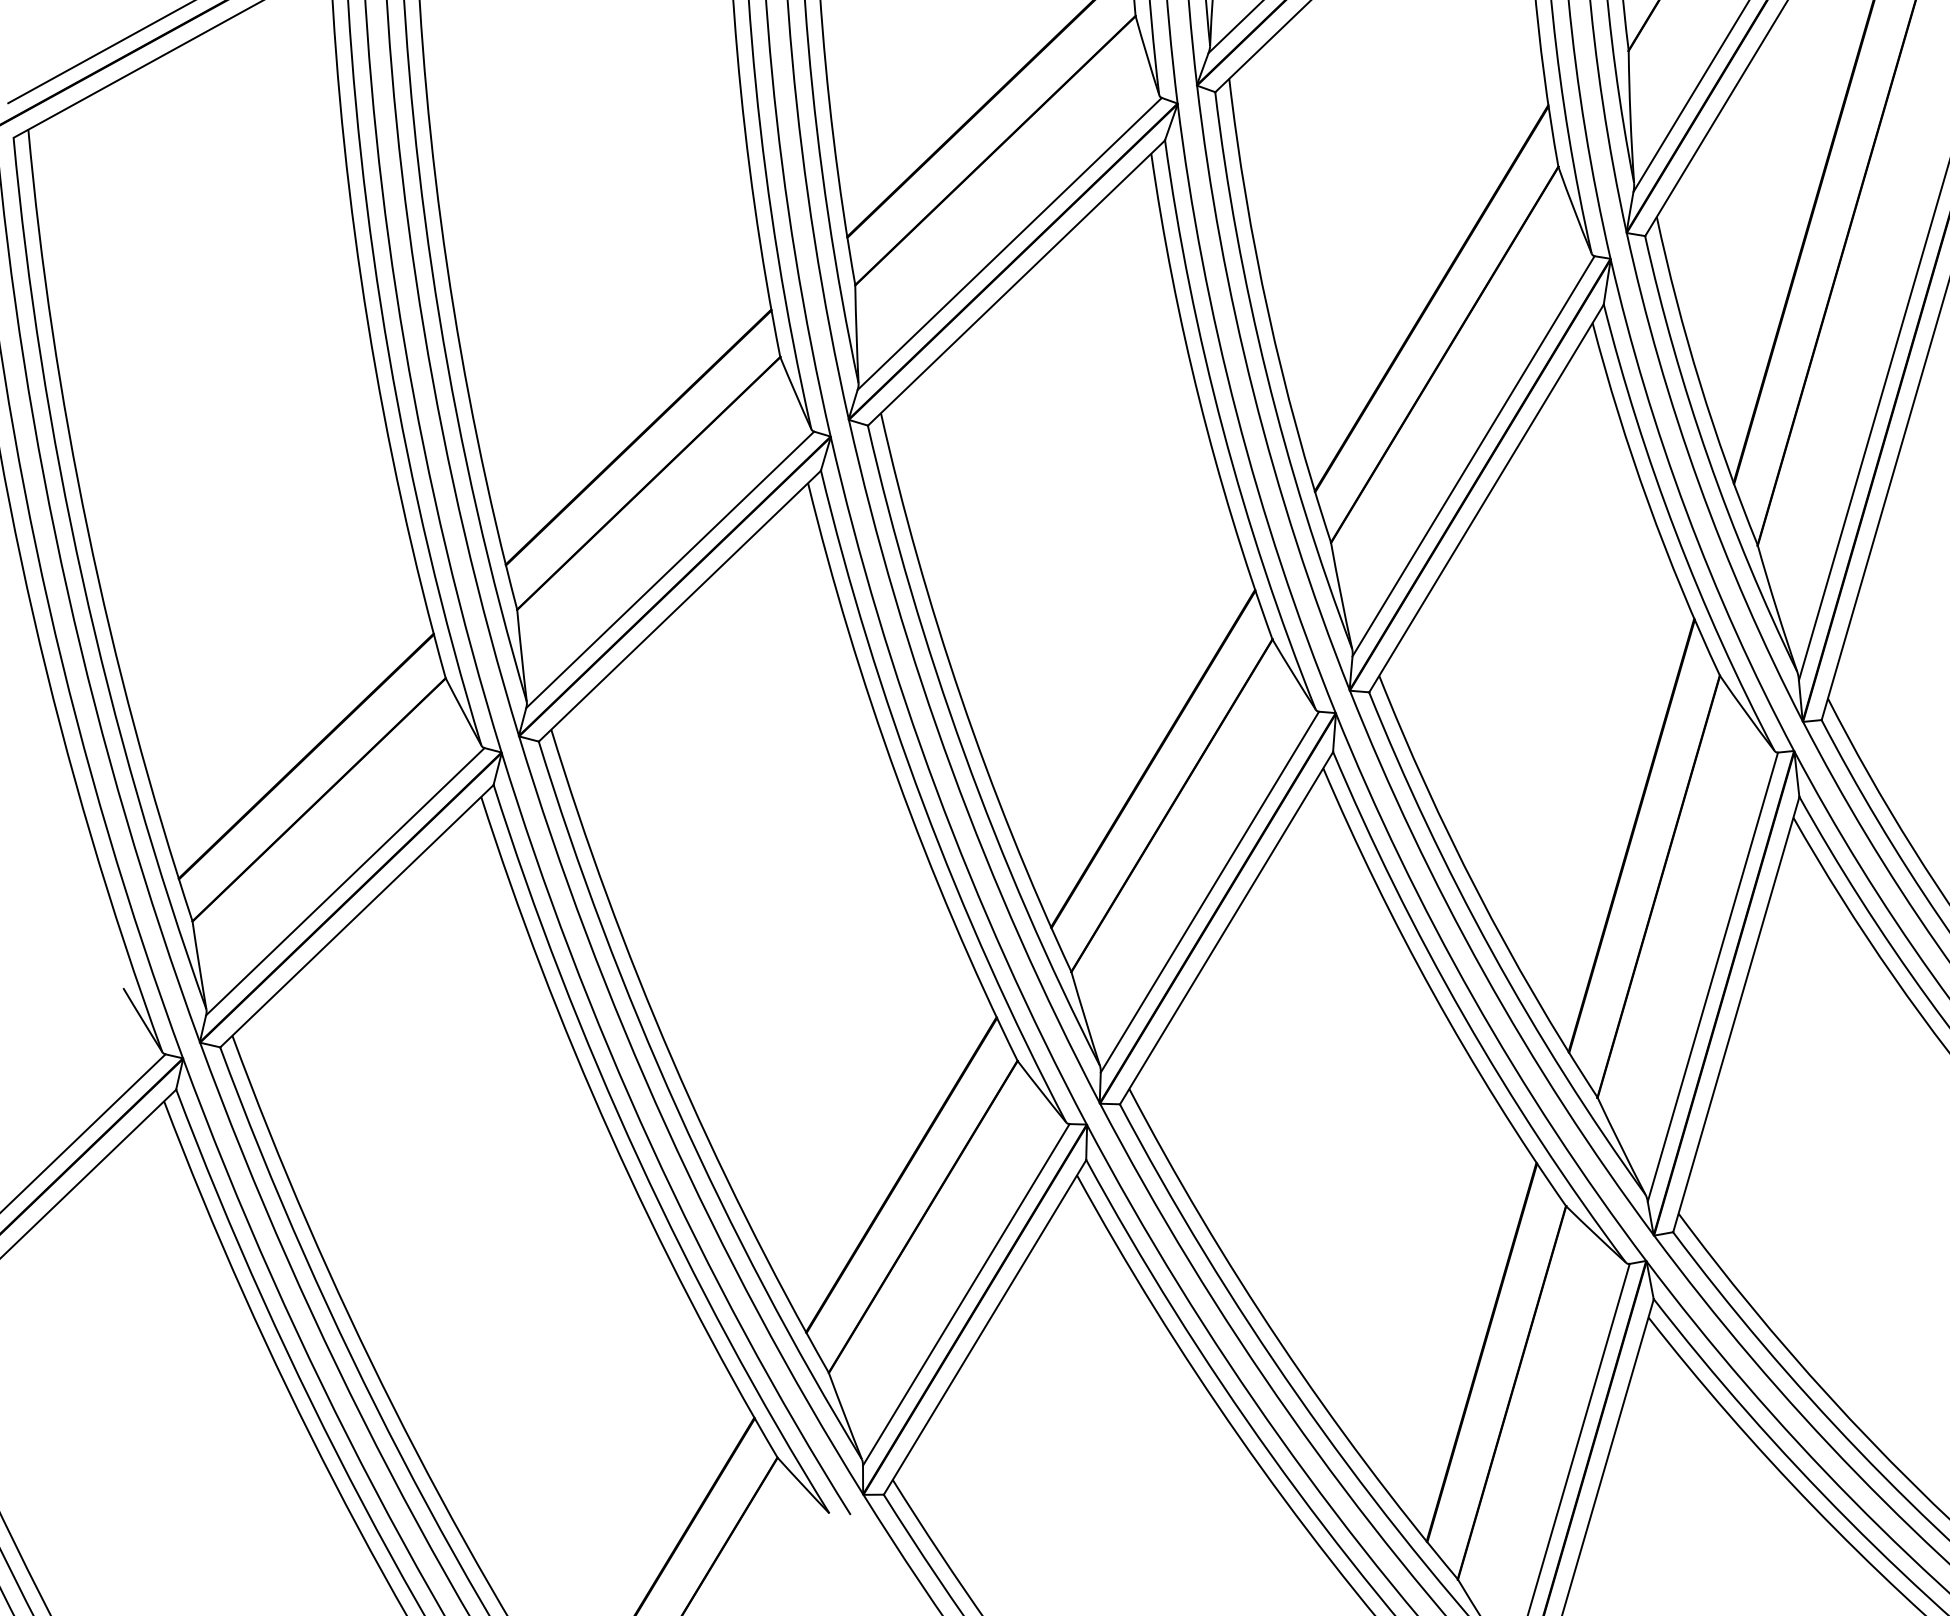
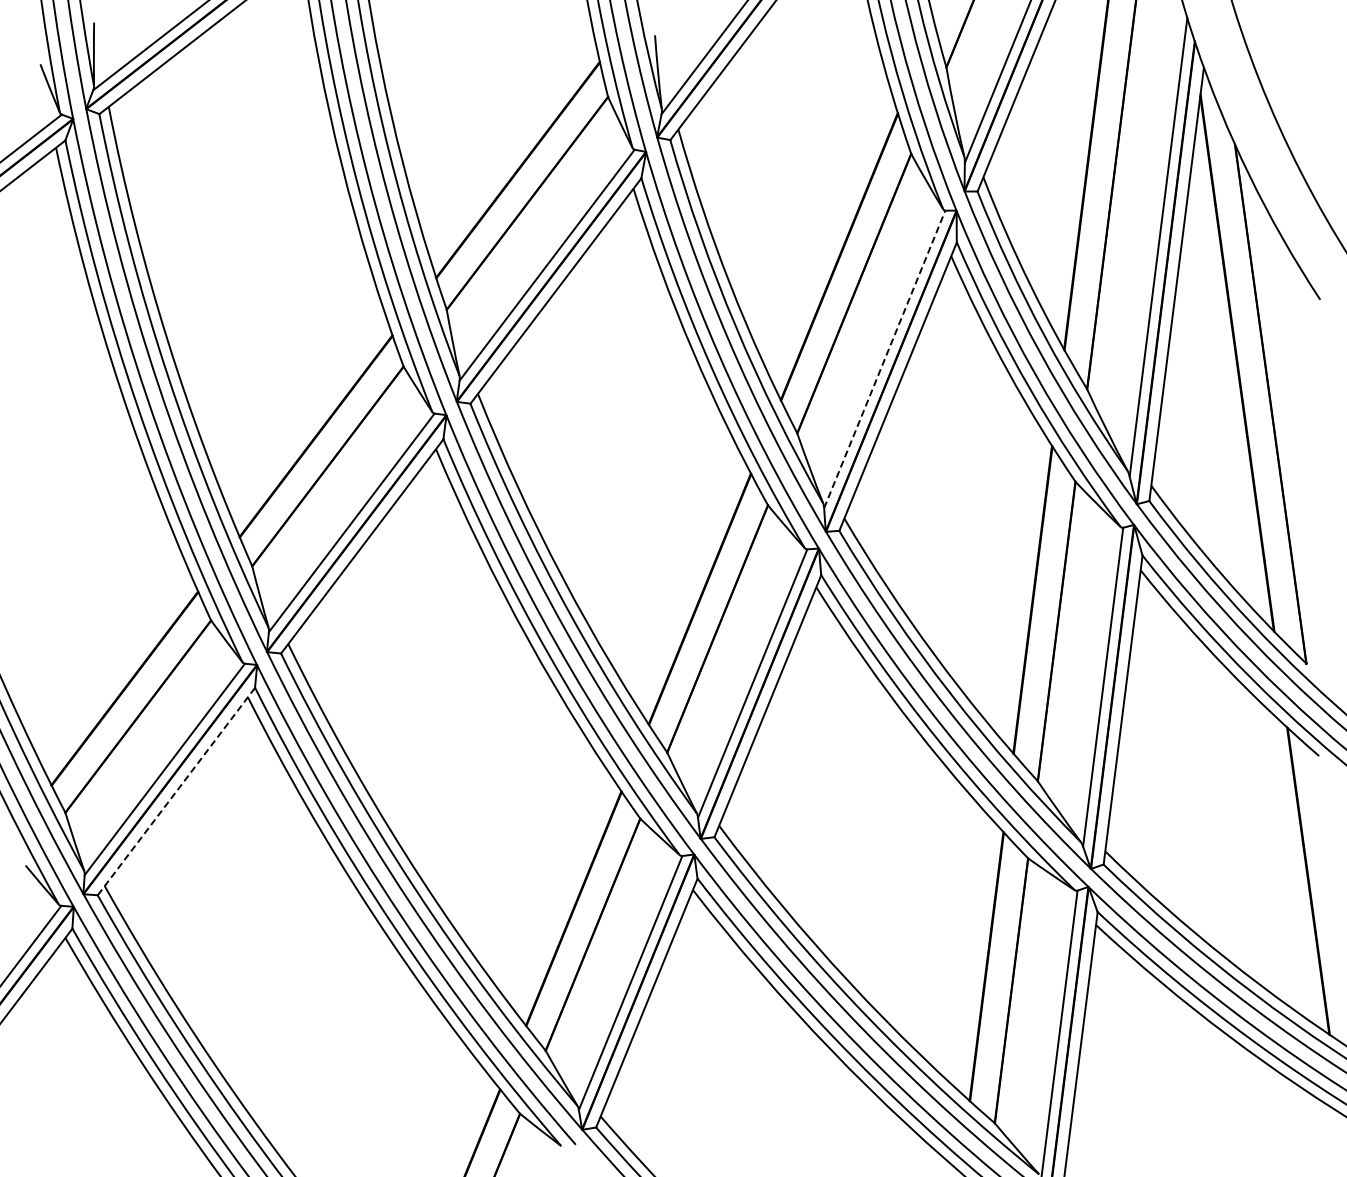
line: (1473, 456) -> (884, 359), solid -> dashed
line: (357, 916) -> (176, 791), solid -> dashed

